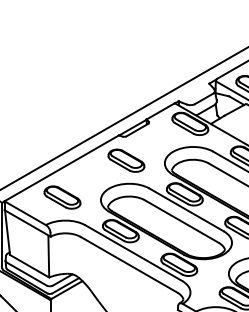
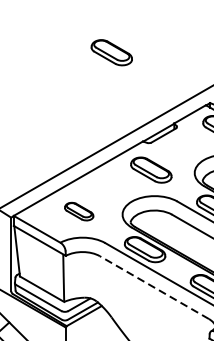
part: (91, 56) -> (111, 52), added
part: (62, 197) -> (79, 211), size x0.7
line: (129, 264) -> (154, 287), solid -> dashed

